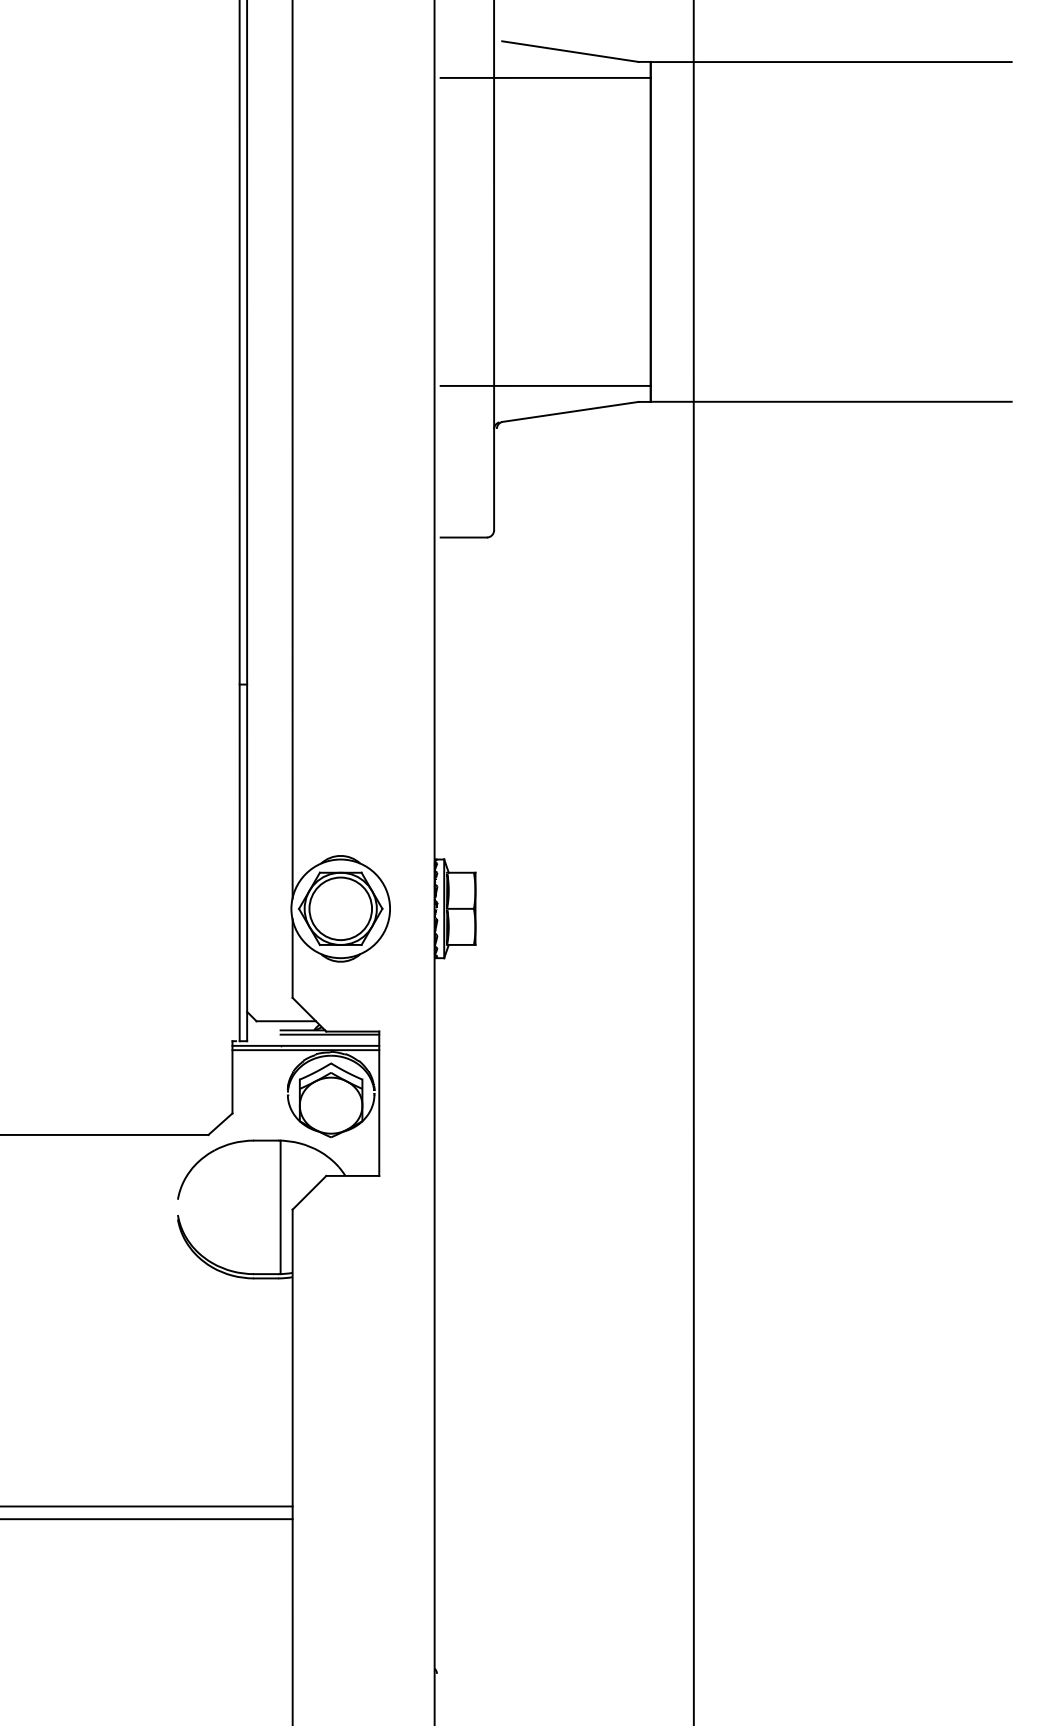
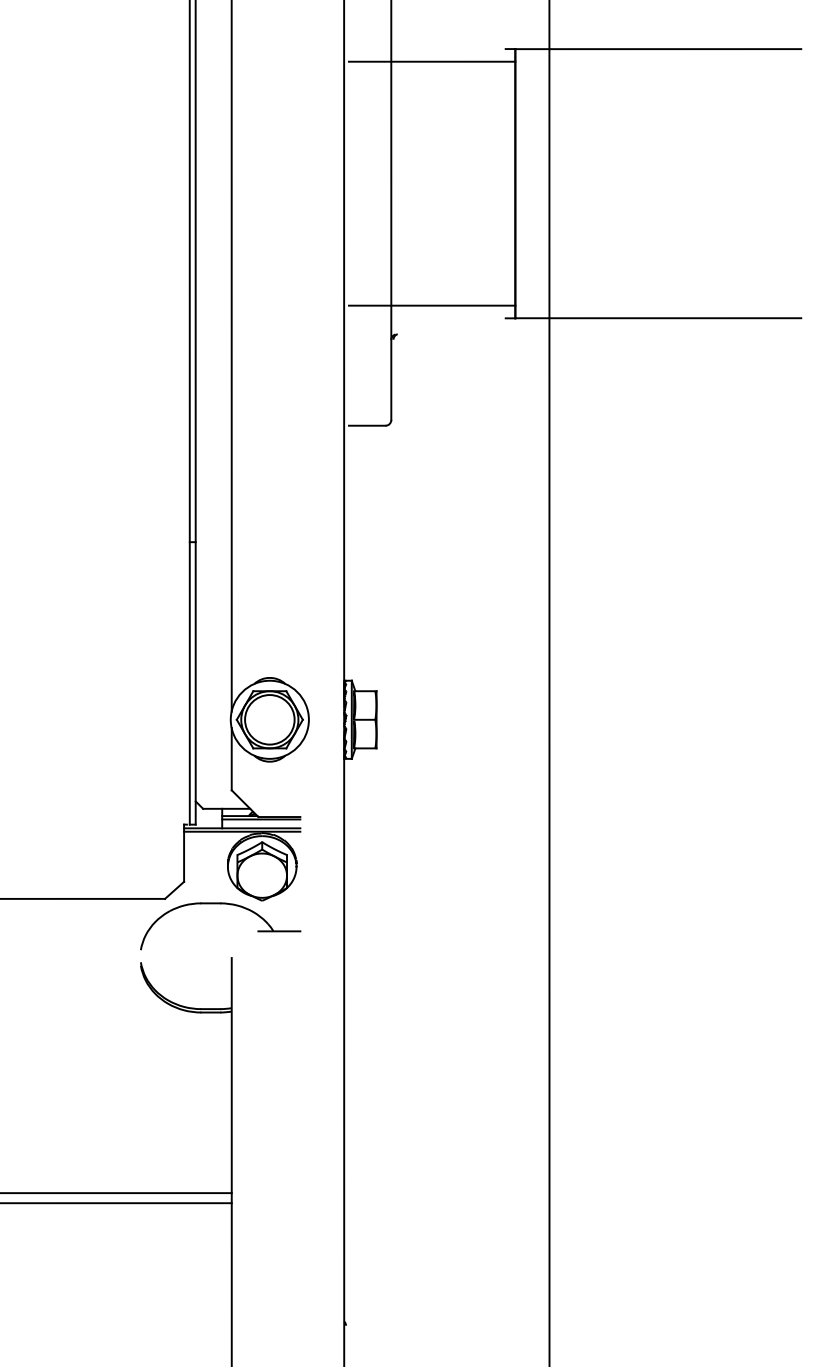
line: (570, 51) -> (451, 40), removed
line: (570, 411) -> (451, 325), removed
line: (379, 1103) -> (300, 873), removed
line: (309, 1192) -> (245, 944), removed
line: (280, 1207) -> (222, 956), removed

